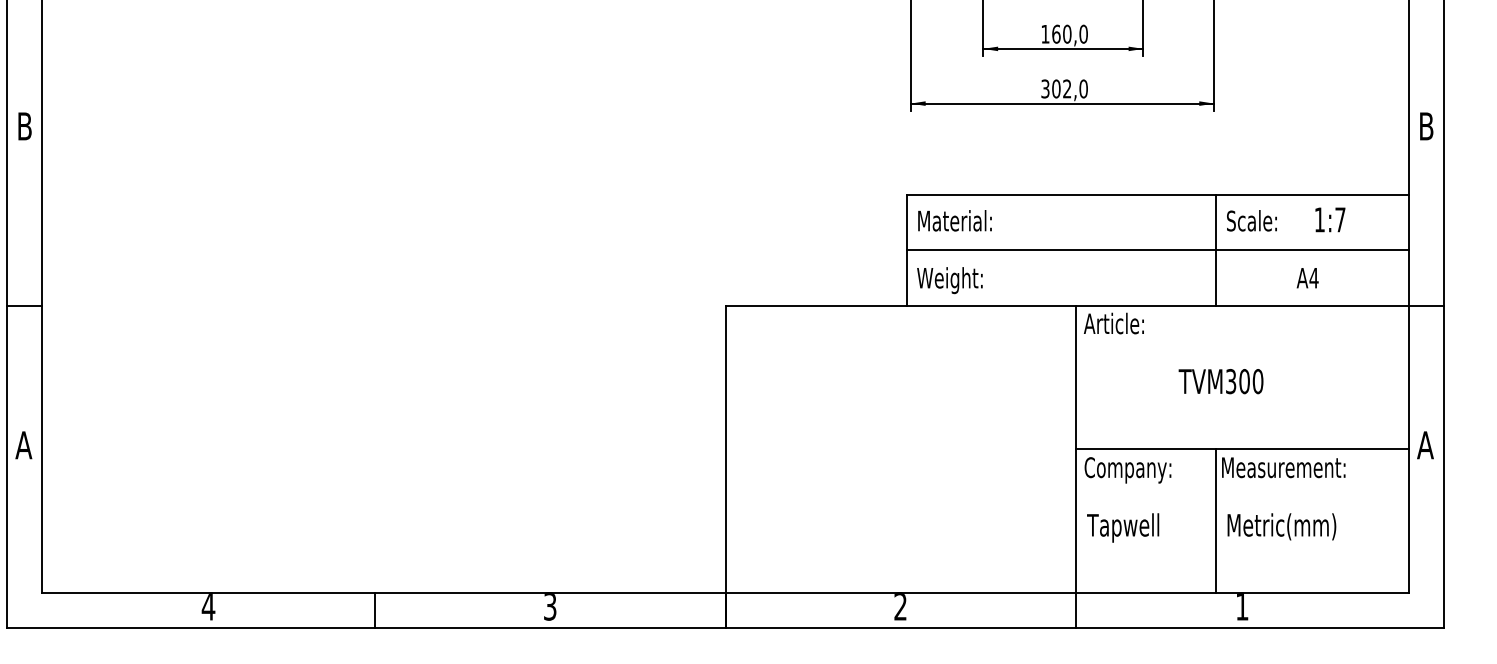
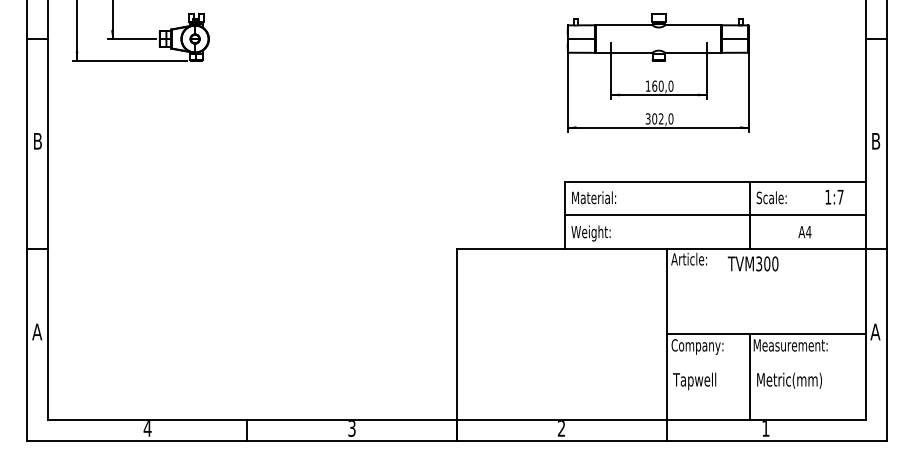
text: (1330, 220) -> (834, 197), moved
text: (1219, 380) -> (752, 263), moved

